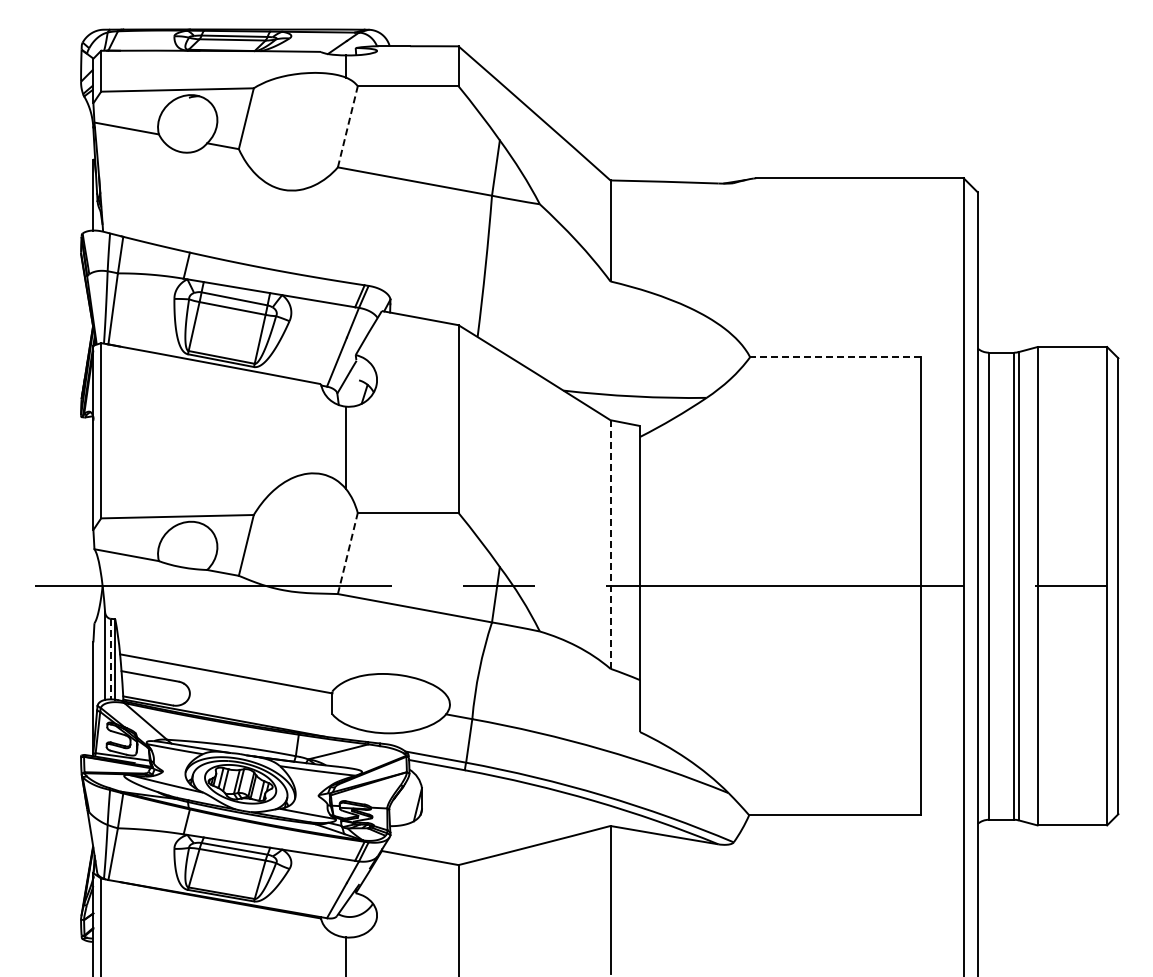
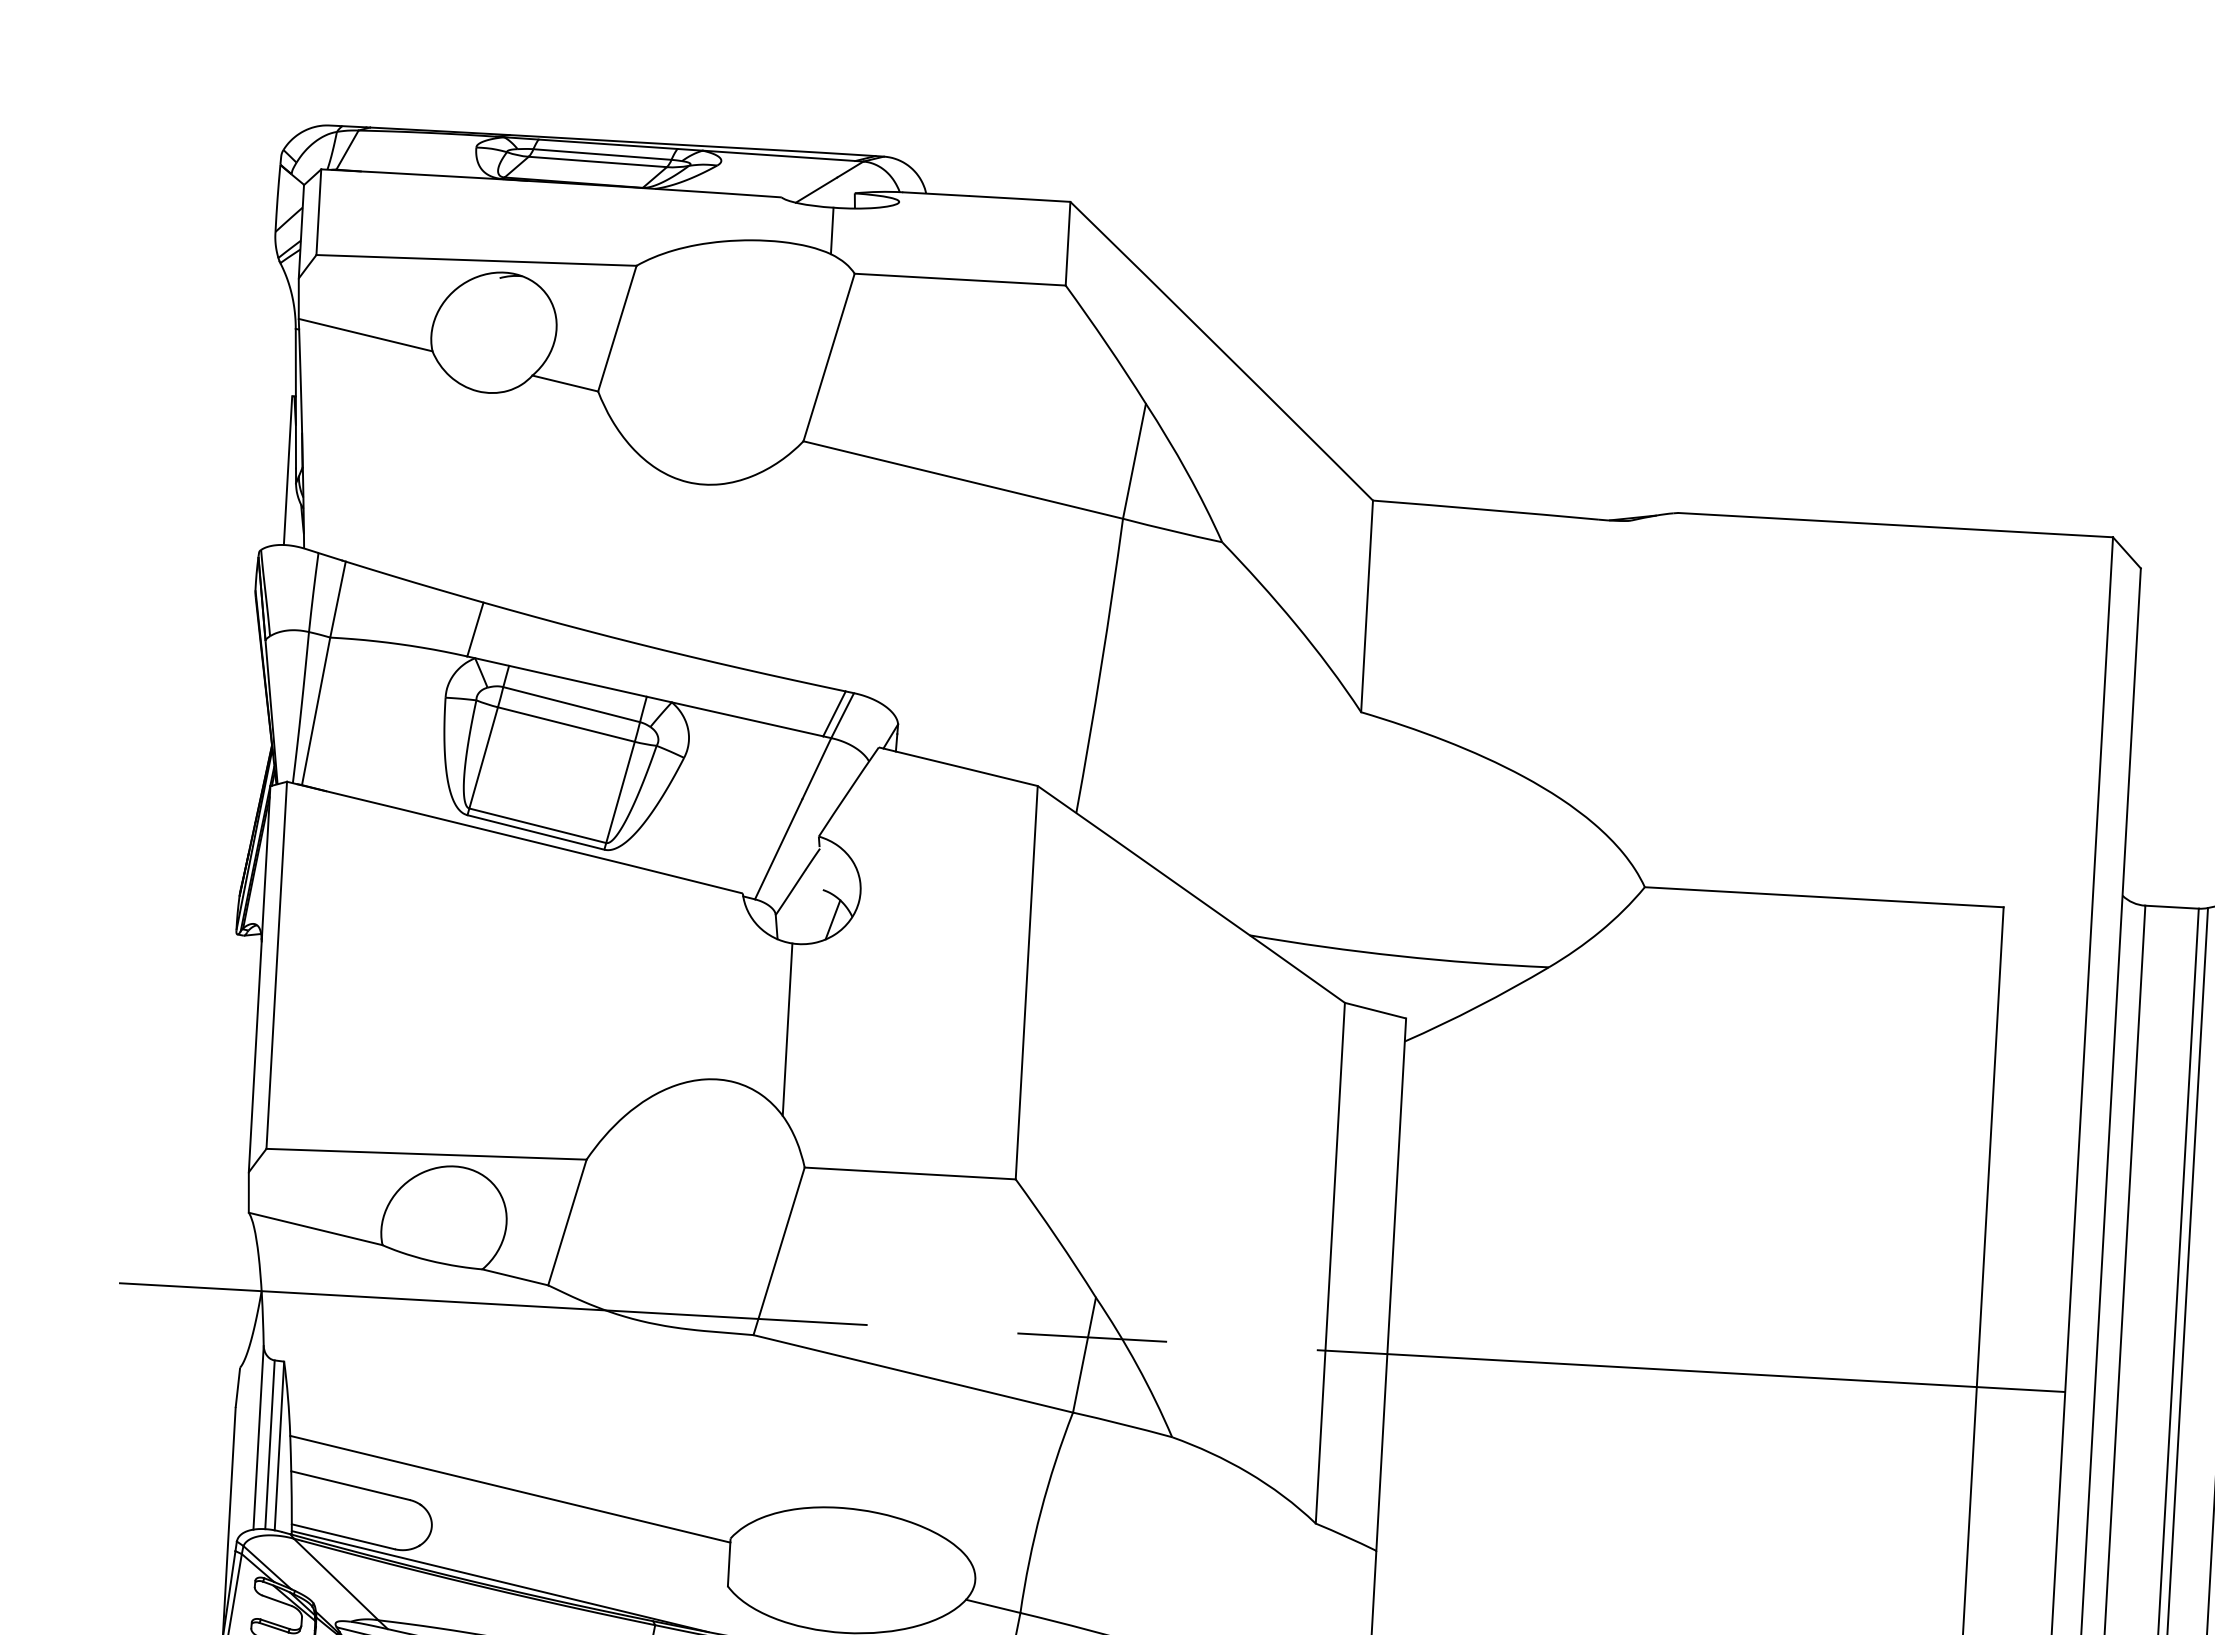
line: (347, 126) -> (828, 356), dashed -> solid
line: (835, 357) -> (1823, 897), dashed -> solid
line: (610, 544) -> (1330, 1263), dashed -> solid
line: (347, 553) -> (778, 1251), dashed -> solid
line: (110, 659) -> (269, 1445), dashed -> solid

